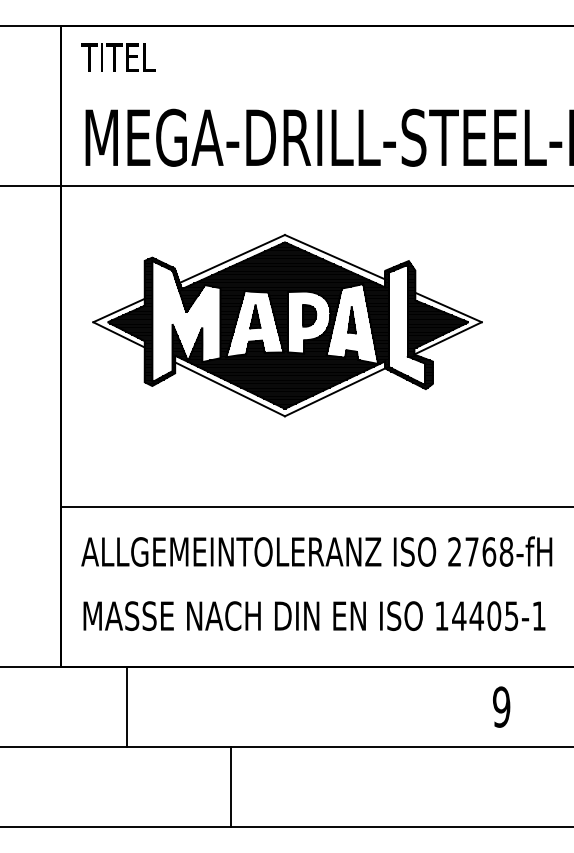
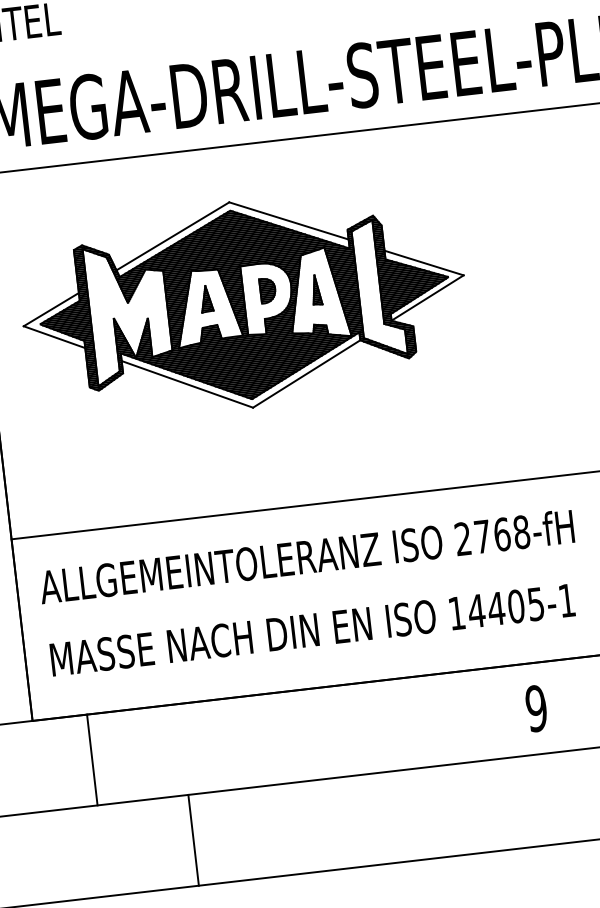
line: (127, 707) -> (92, 760), moved
line: (230, 787) -> (193, 840), moved

